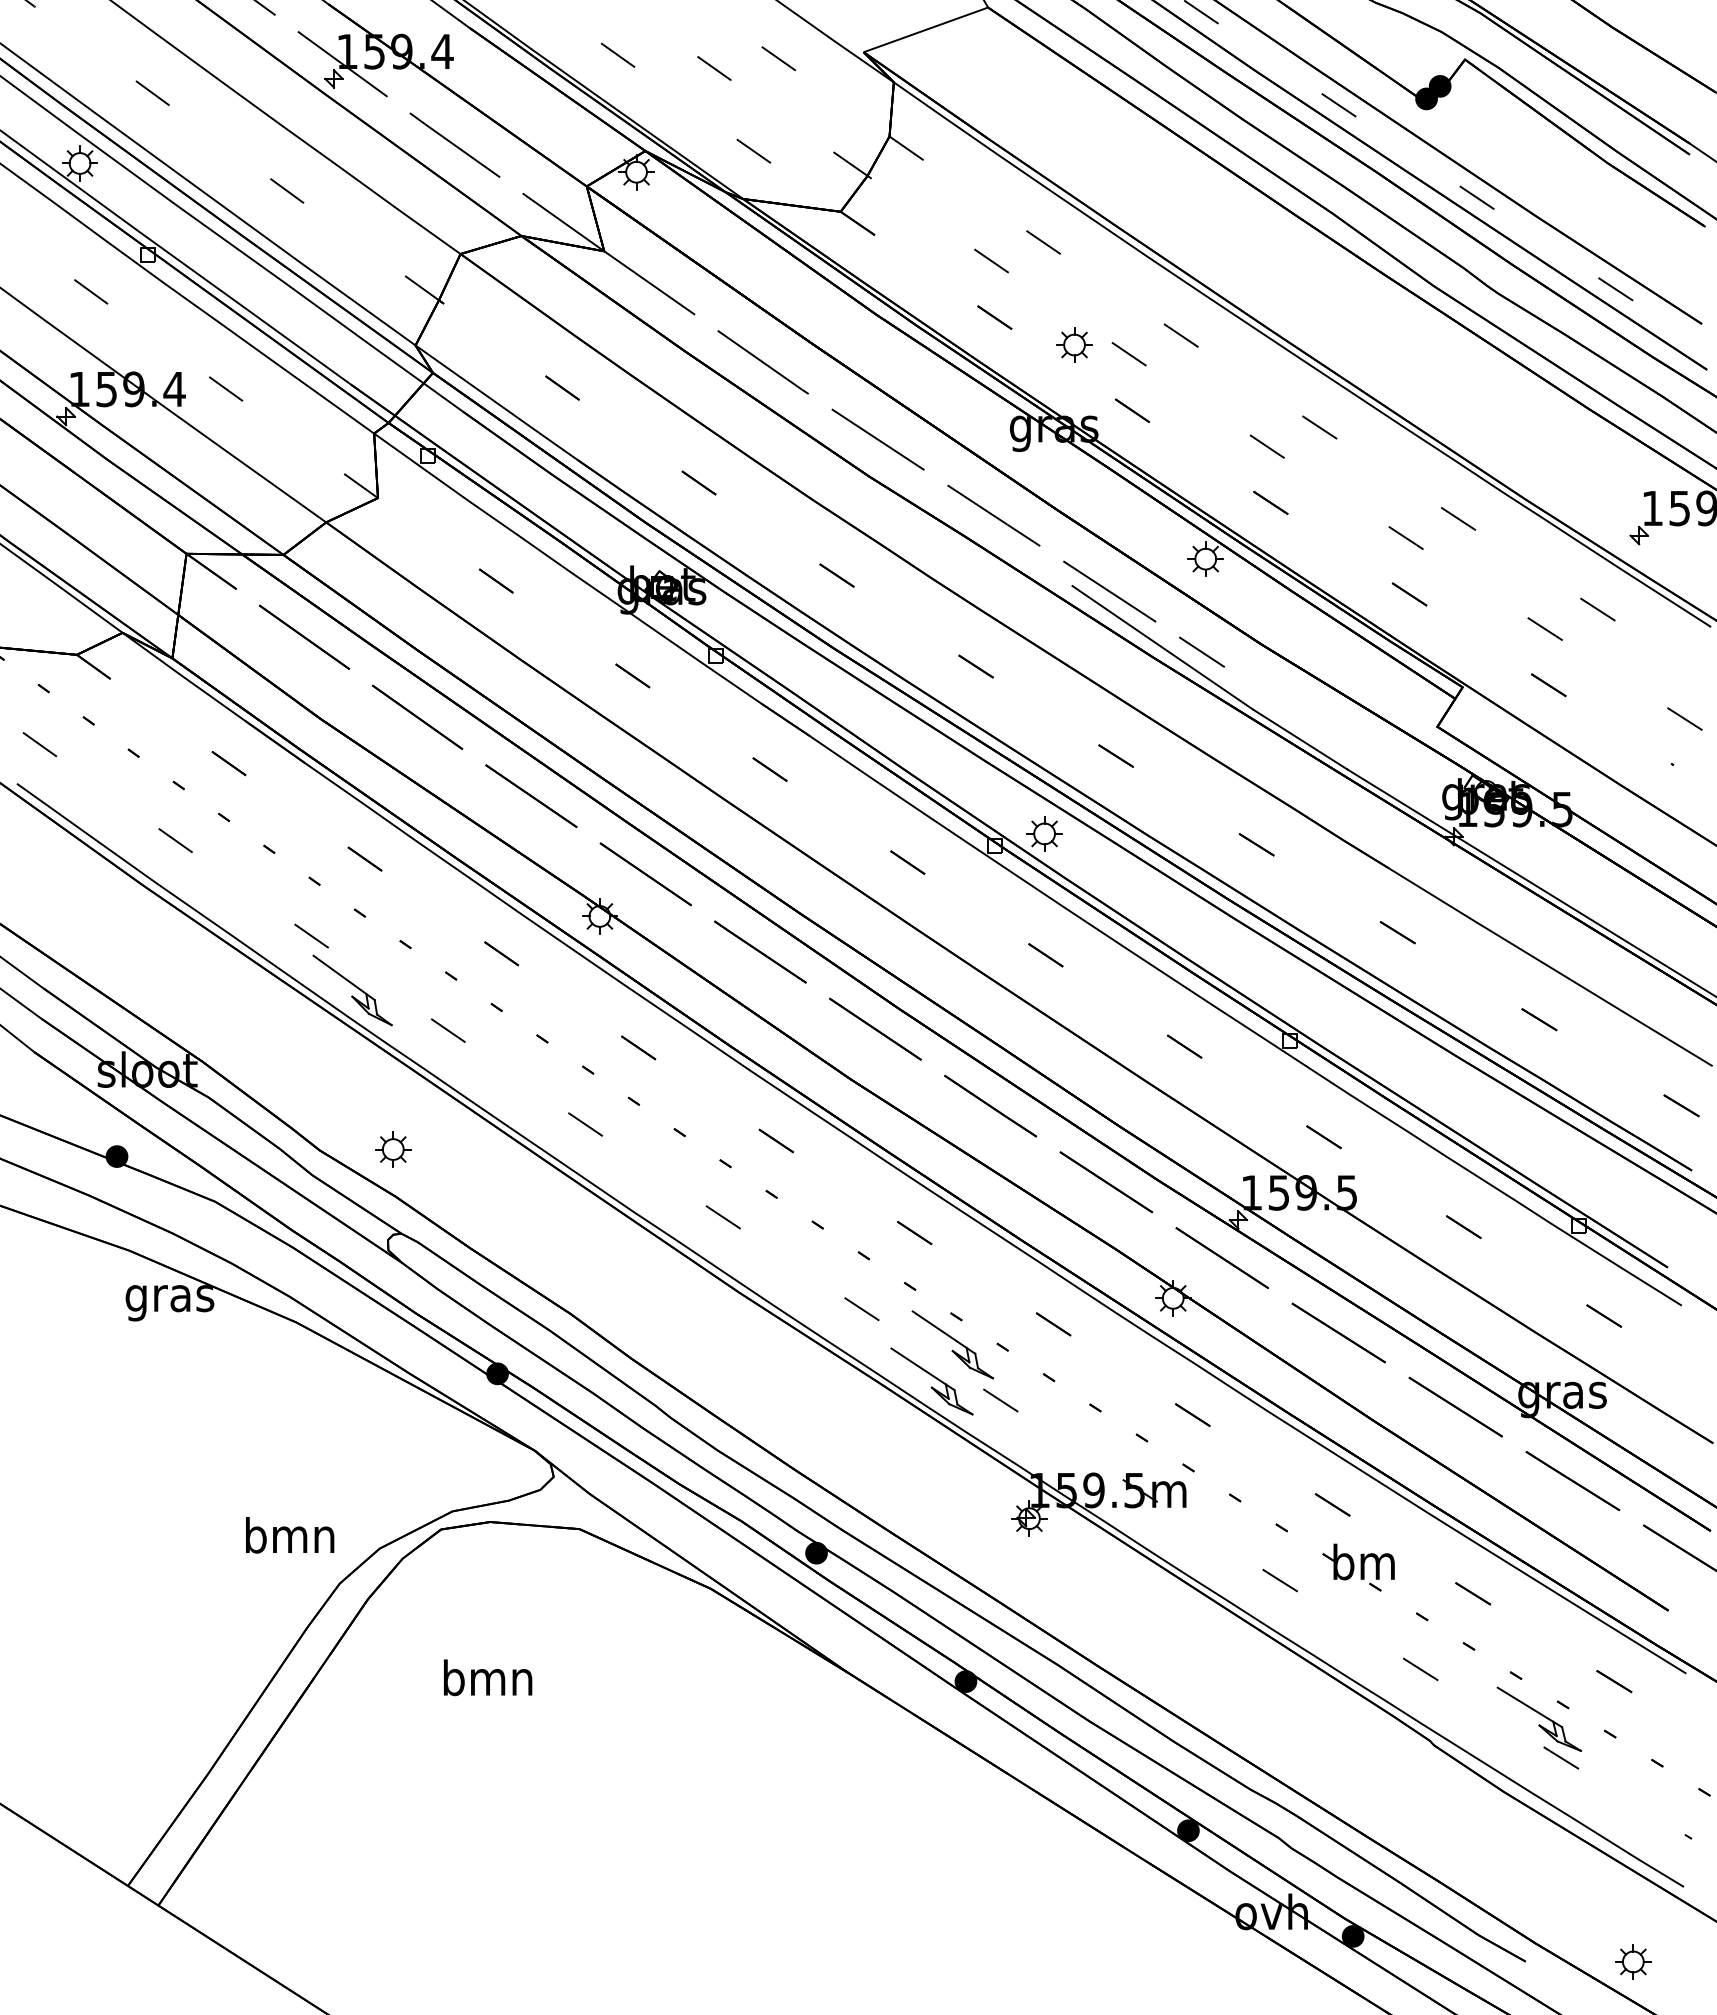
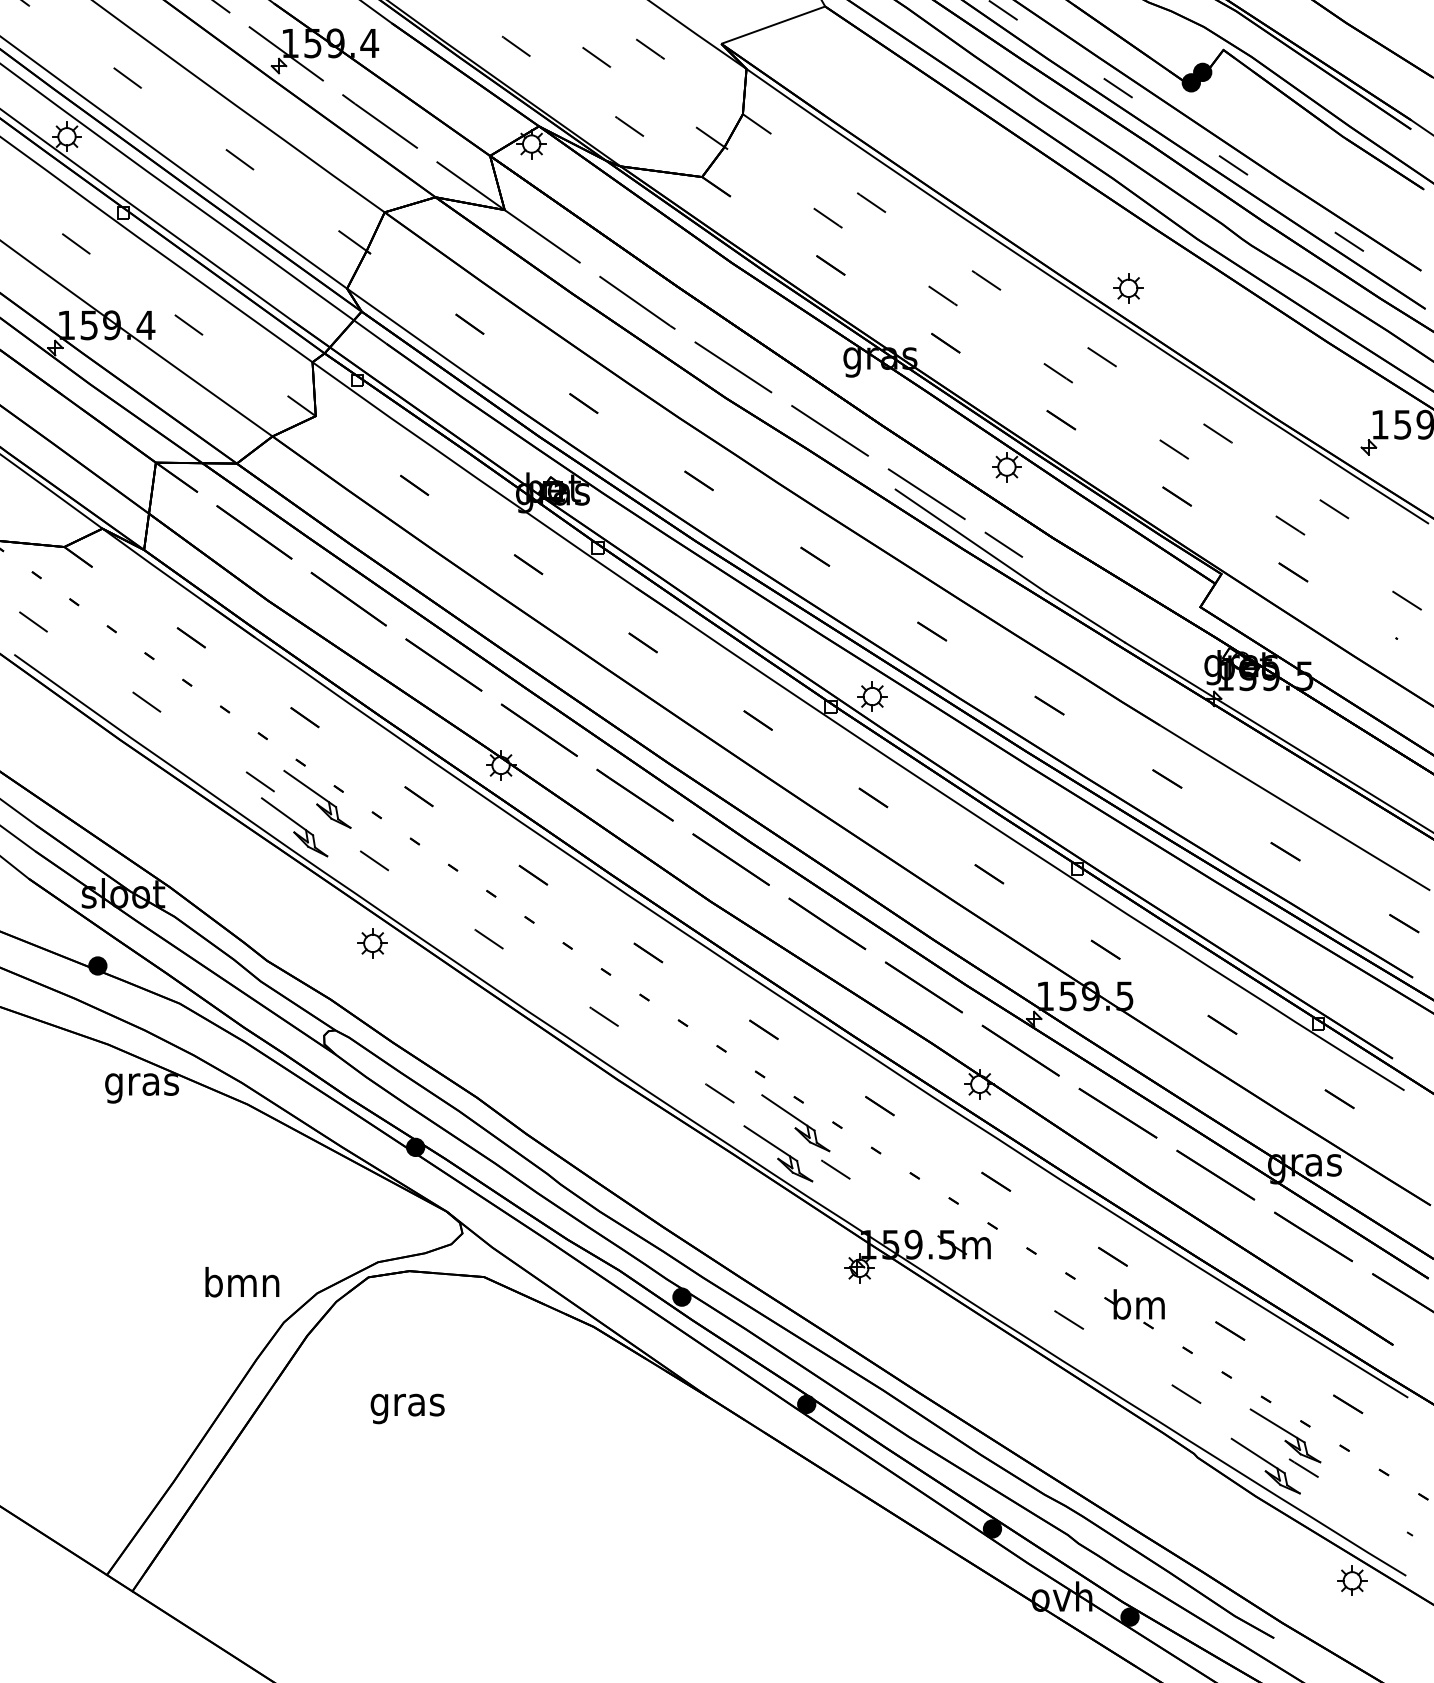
part: (1074, 344) -> (1128, 287), moved
part: (379, 957) -> (317, 799), added
part: (393, 1149) -> (372, 943), moved
text: (487, 1682) -> (407, 1405), bmn -> gras
part: (1515, 1755) -> (1265, 1466), added
part: (1633, 1961) -> (1352, 1580), moved

